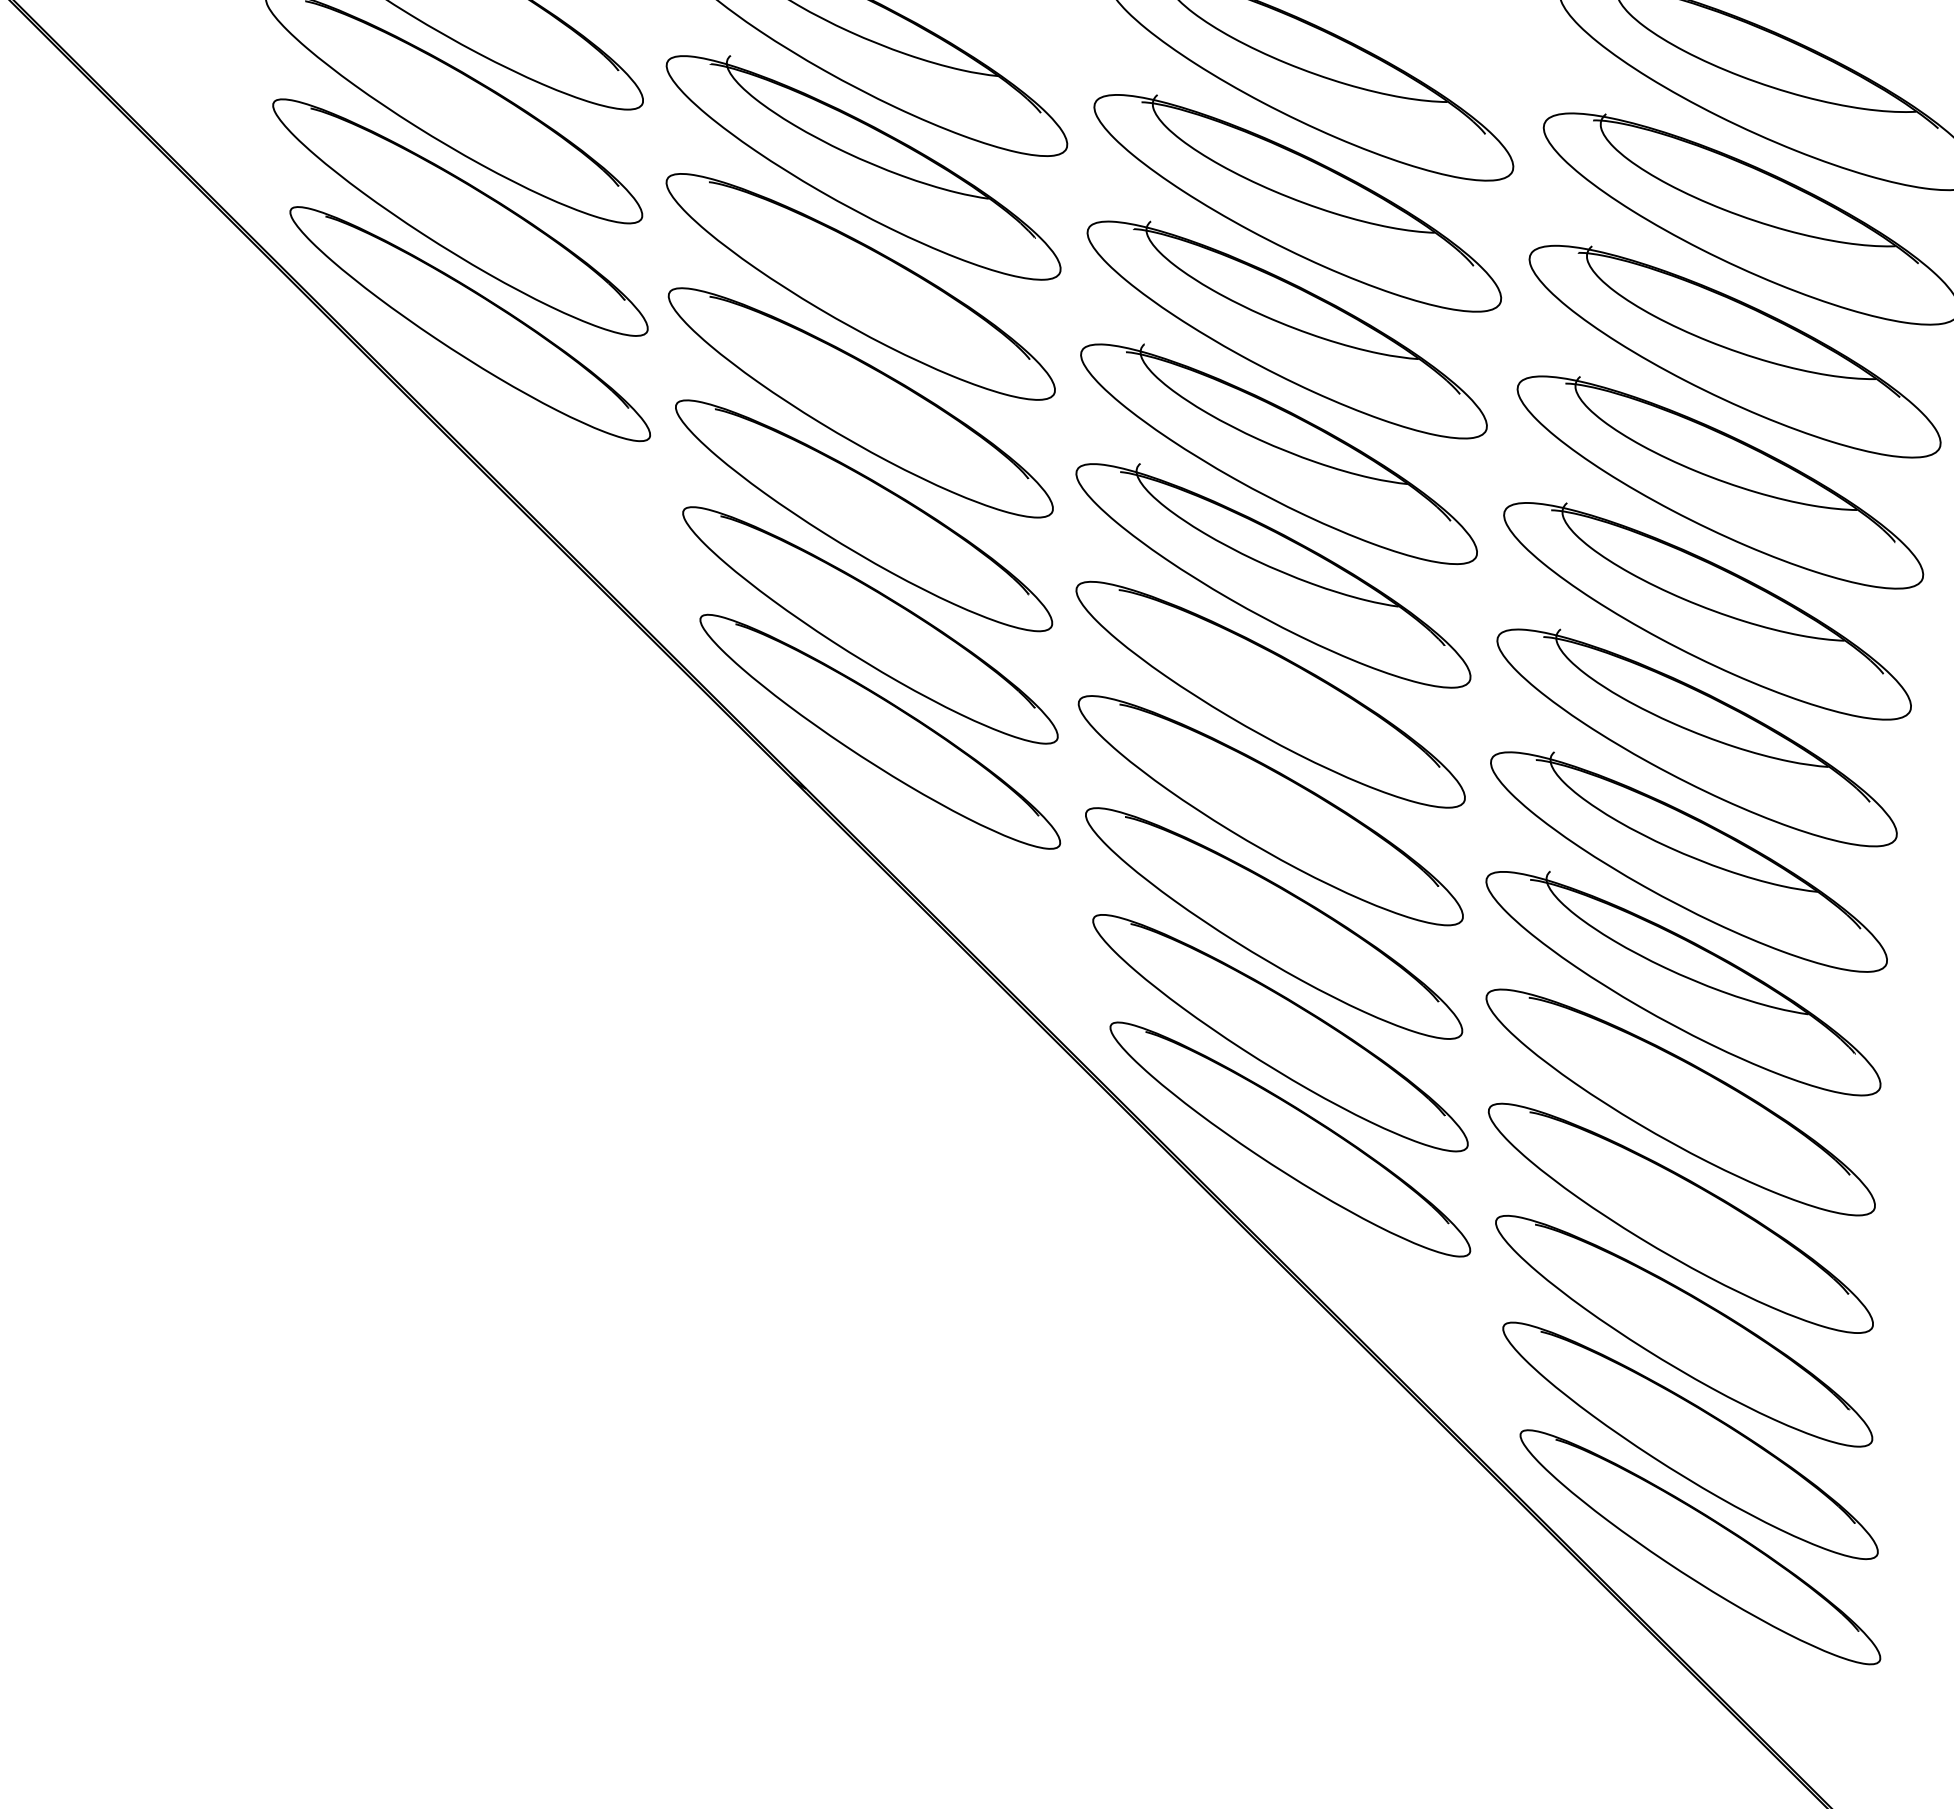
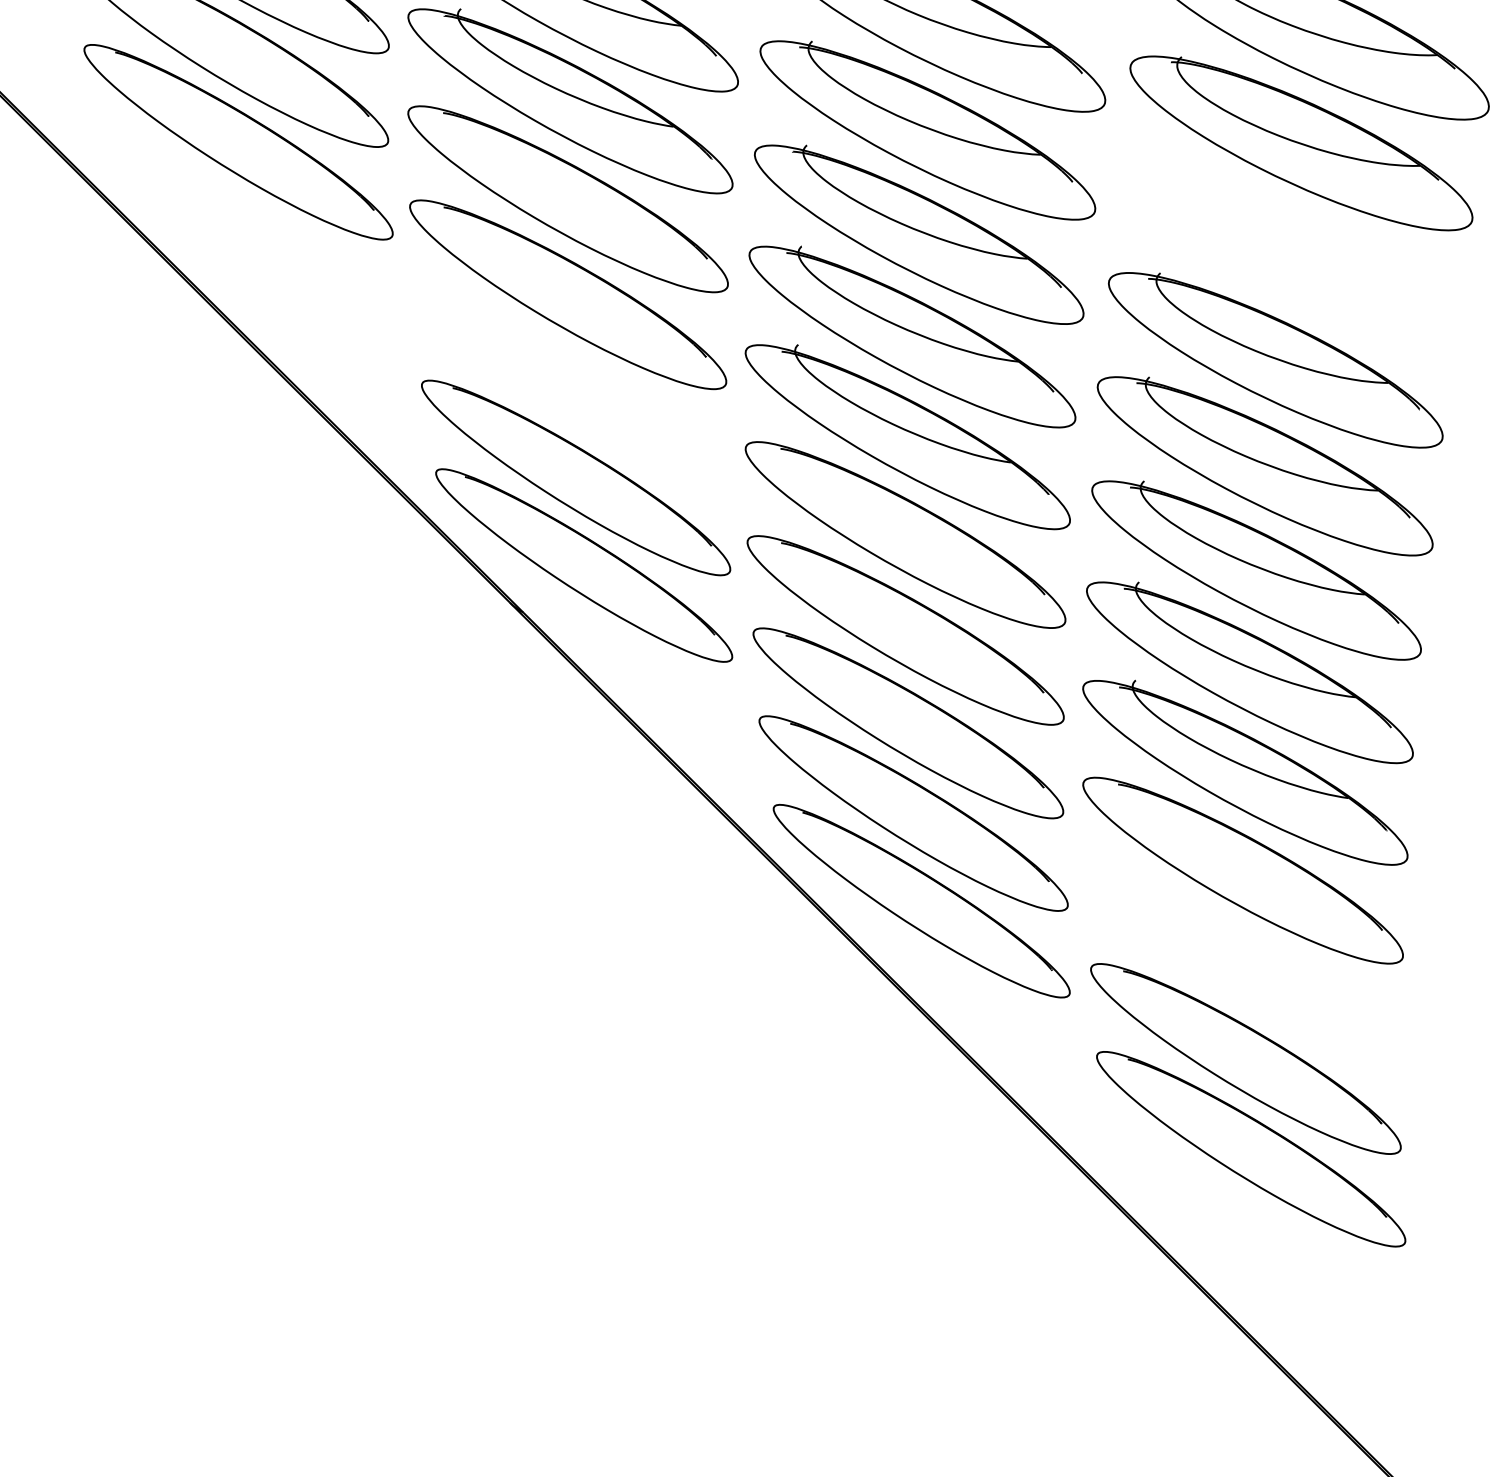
part: (470, 324) -> (246, 230), removed
part: (1734, 351) -> (1287, 252), removed
part: (864, 515) -> (571, 387), removed
part: (1680, 1217) -> (1242, 965), removed
part: (1700, 1547) -> (1259, 1237), removed

